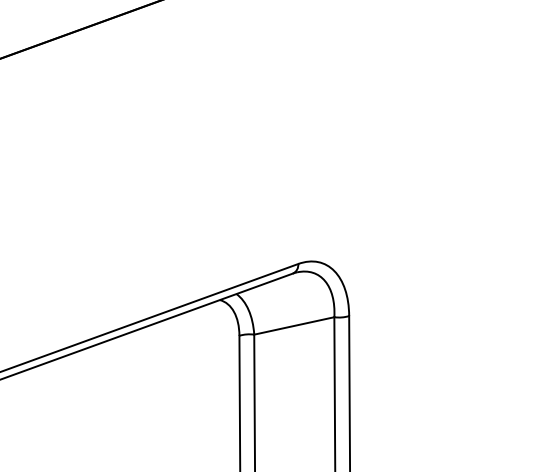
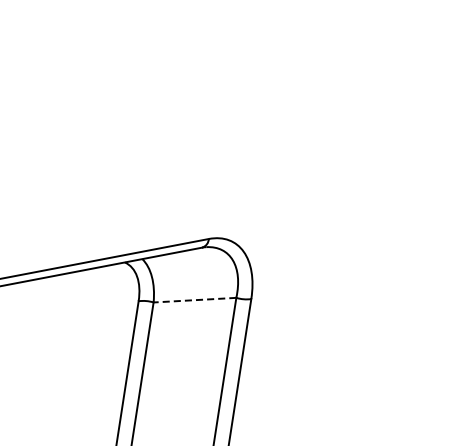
line: (294, 325) -> (195, 299), solid -> dashed

